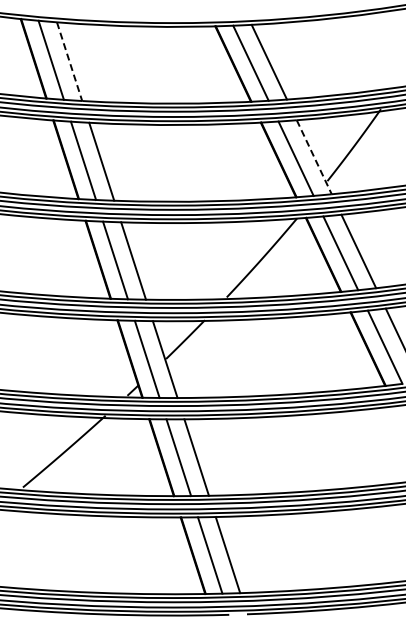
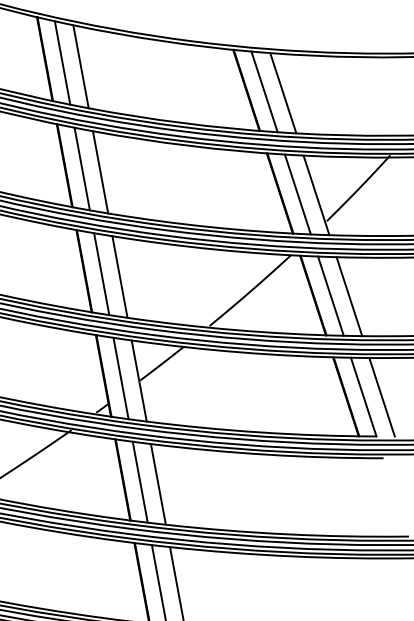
line: (69, 62) -> (80, 67), dashed -> solid
line: (314, 157) -> (316, 195), dashed -> solid

